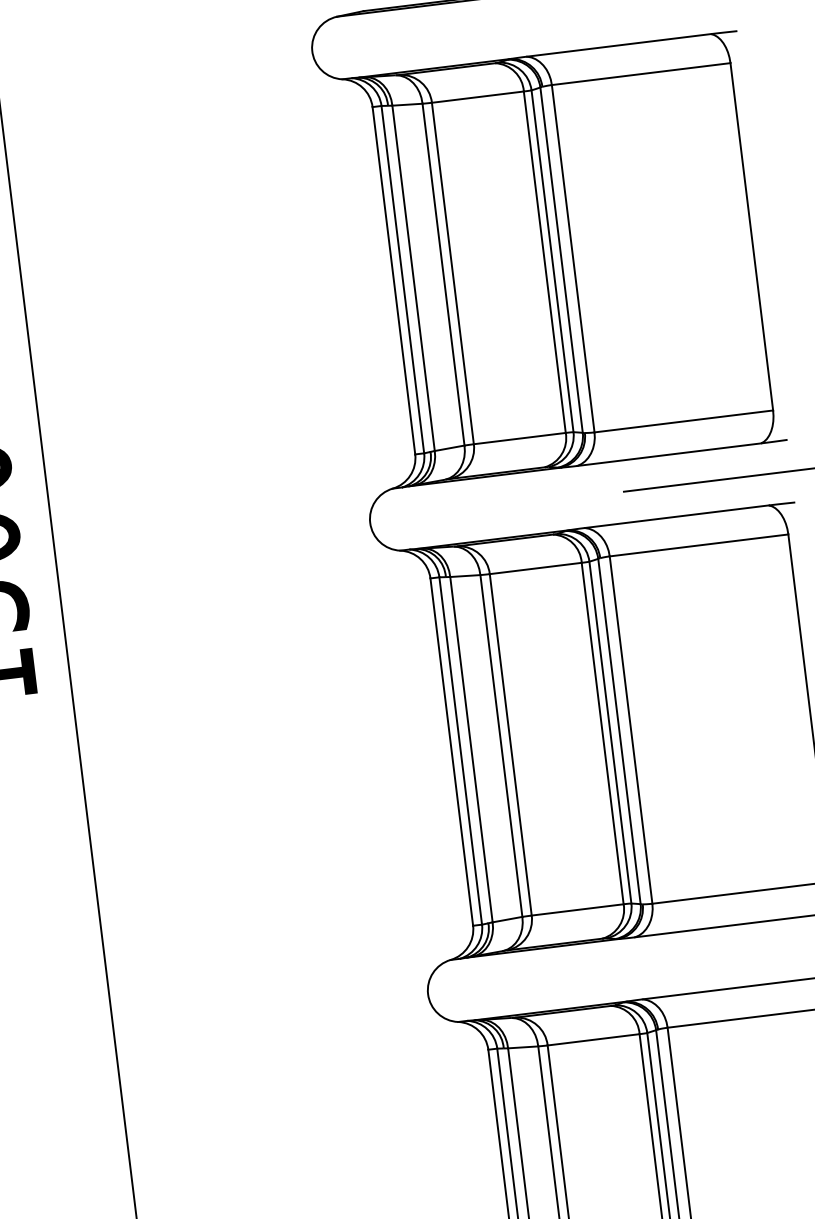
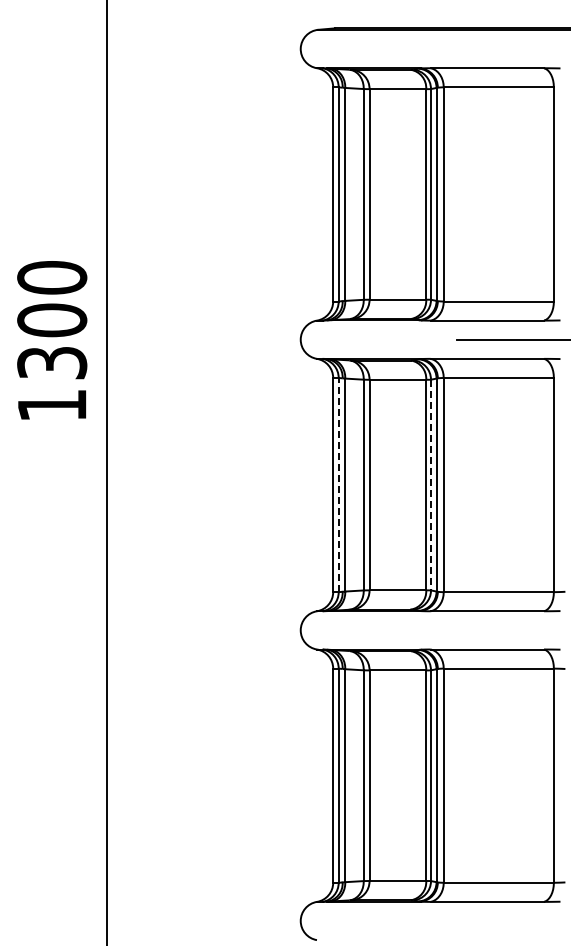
line: (611, 733) -> (431, 485), solid -> dashed
line: (460, 750) -> (338, 484), solid -> dashed

